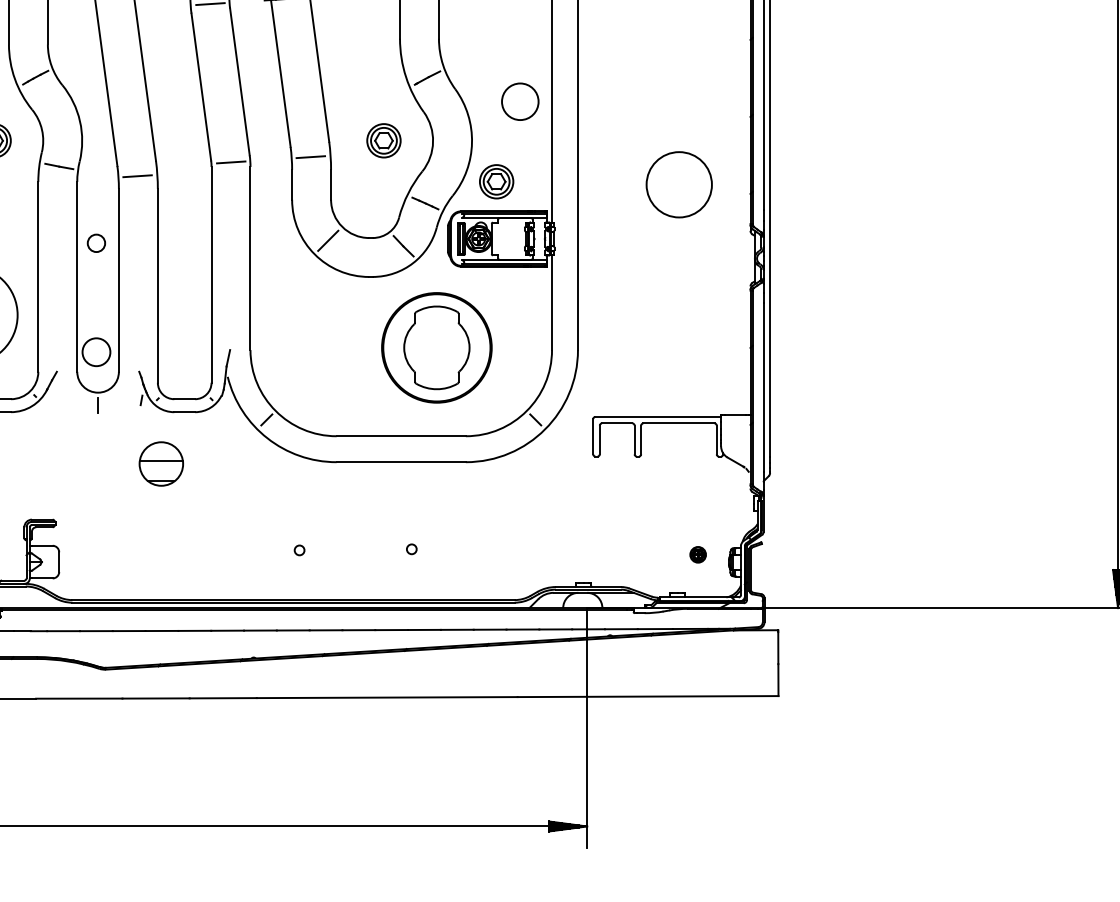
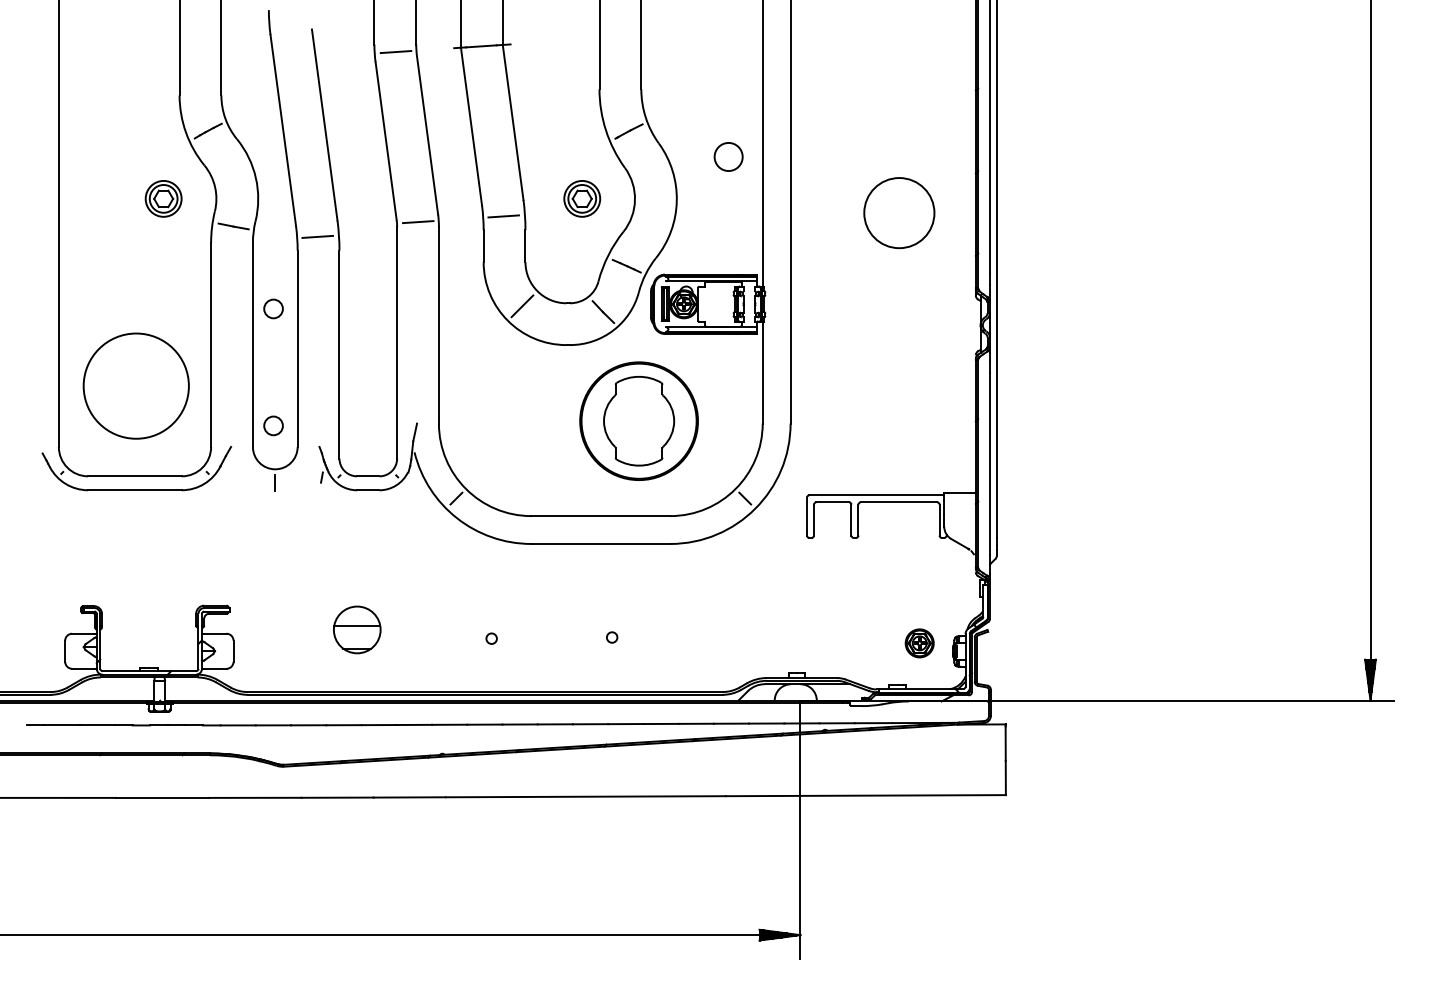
circle: (520, 101) -> (728, 156), size x0.71
part: (496, 181) -> (703, 242), removed
circle: (679, 185) -> (899, 213), moved
circle: (96, 351) -> (273, 425), size x0.62
part: (161, 463) -> (357, 629), moved
part: (698, 554) -> (919, 643), size x1.67

